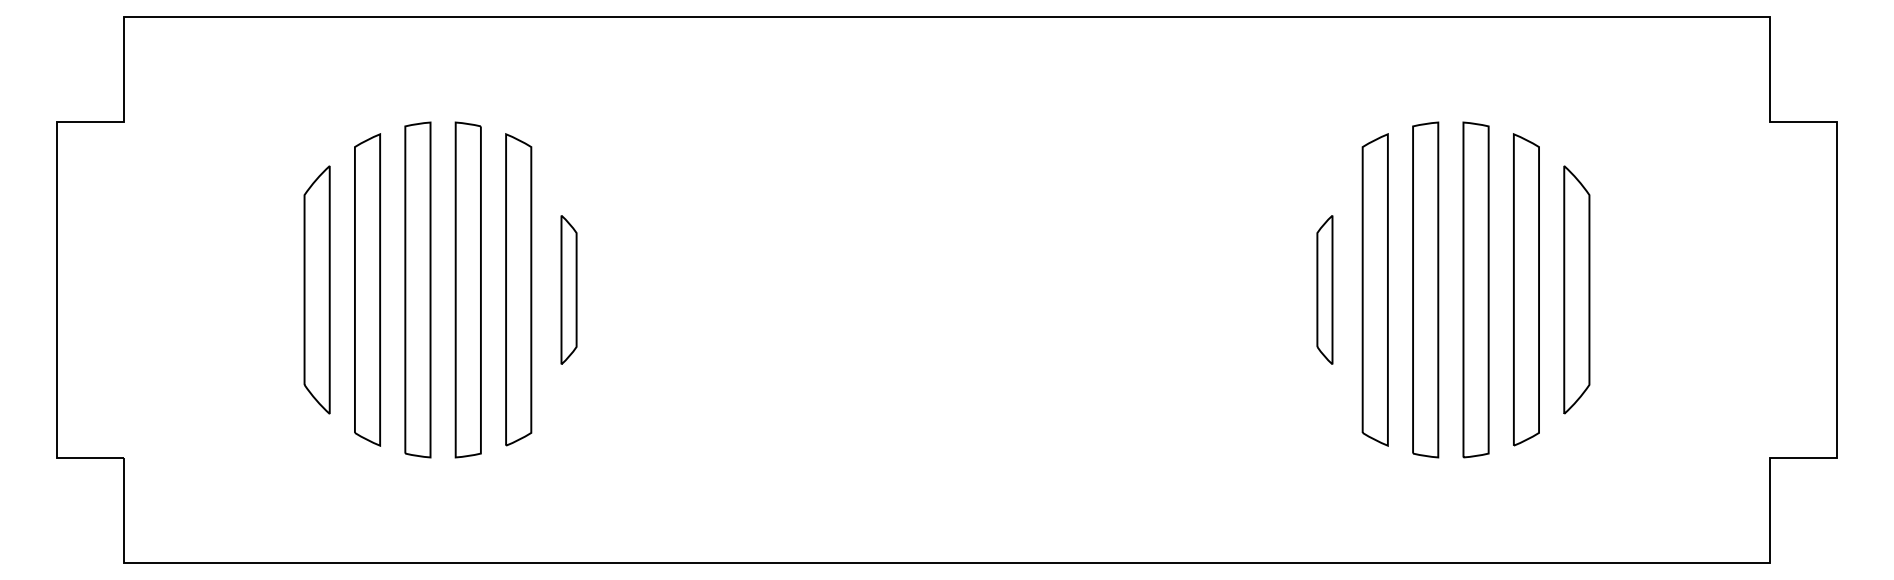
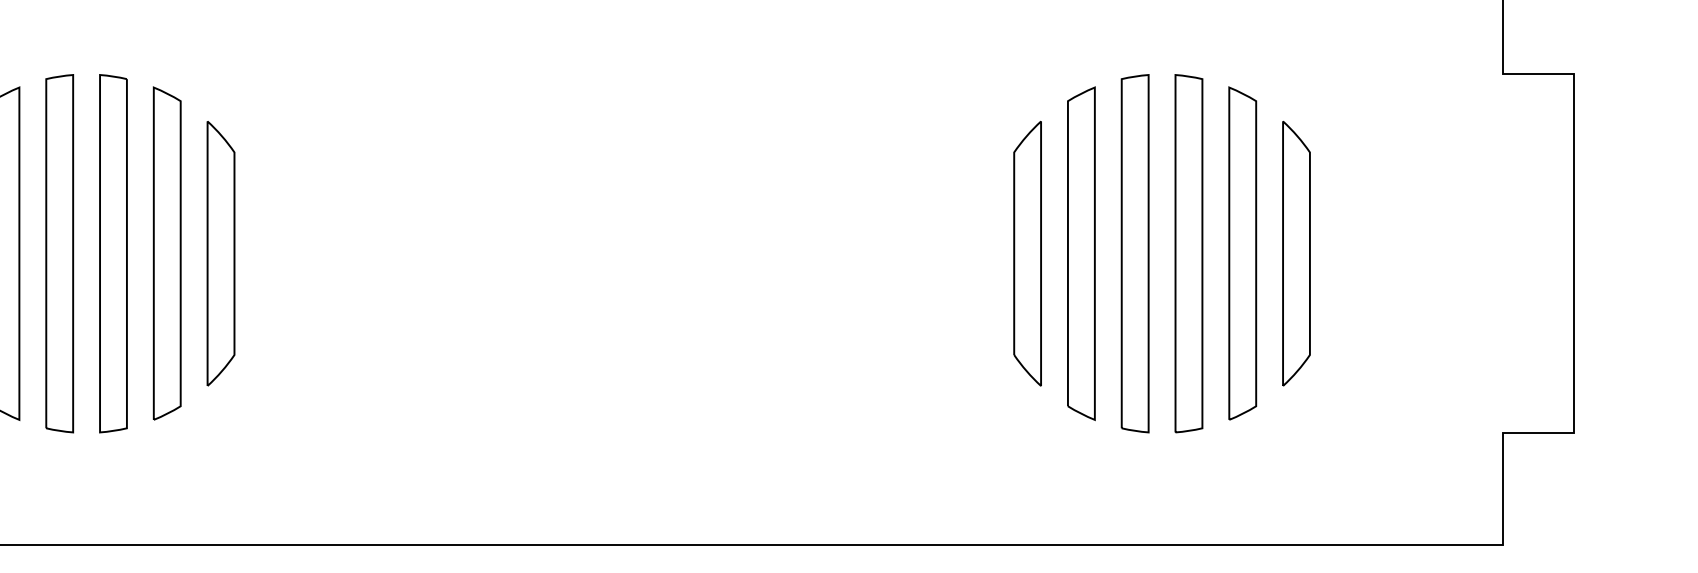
part: (568, 289) -> (220, 253), size x1.67
part: (1324, 289) -> (1027, 253), size x1.67

